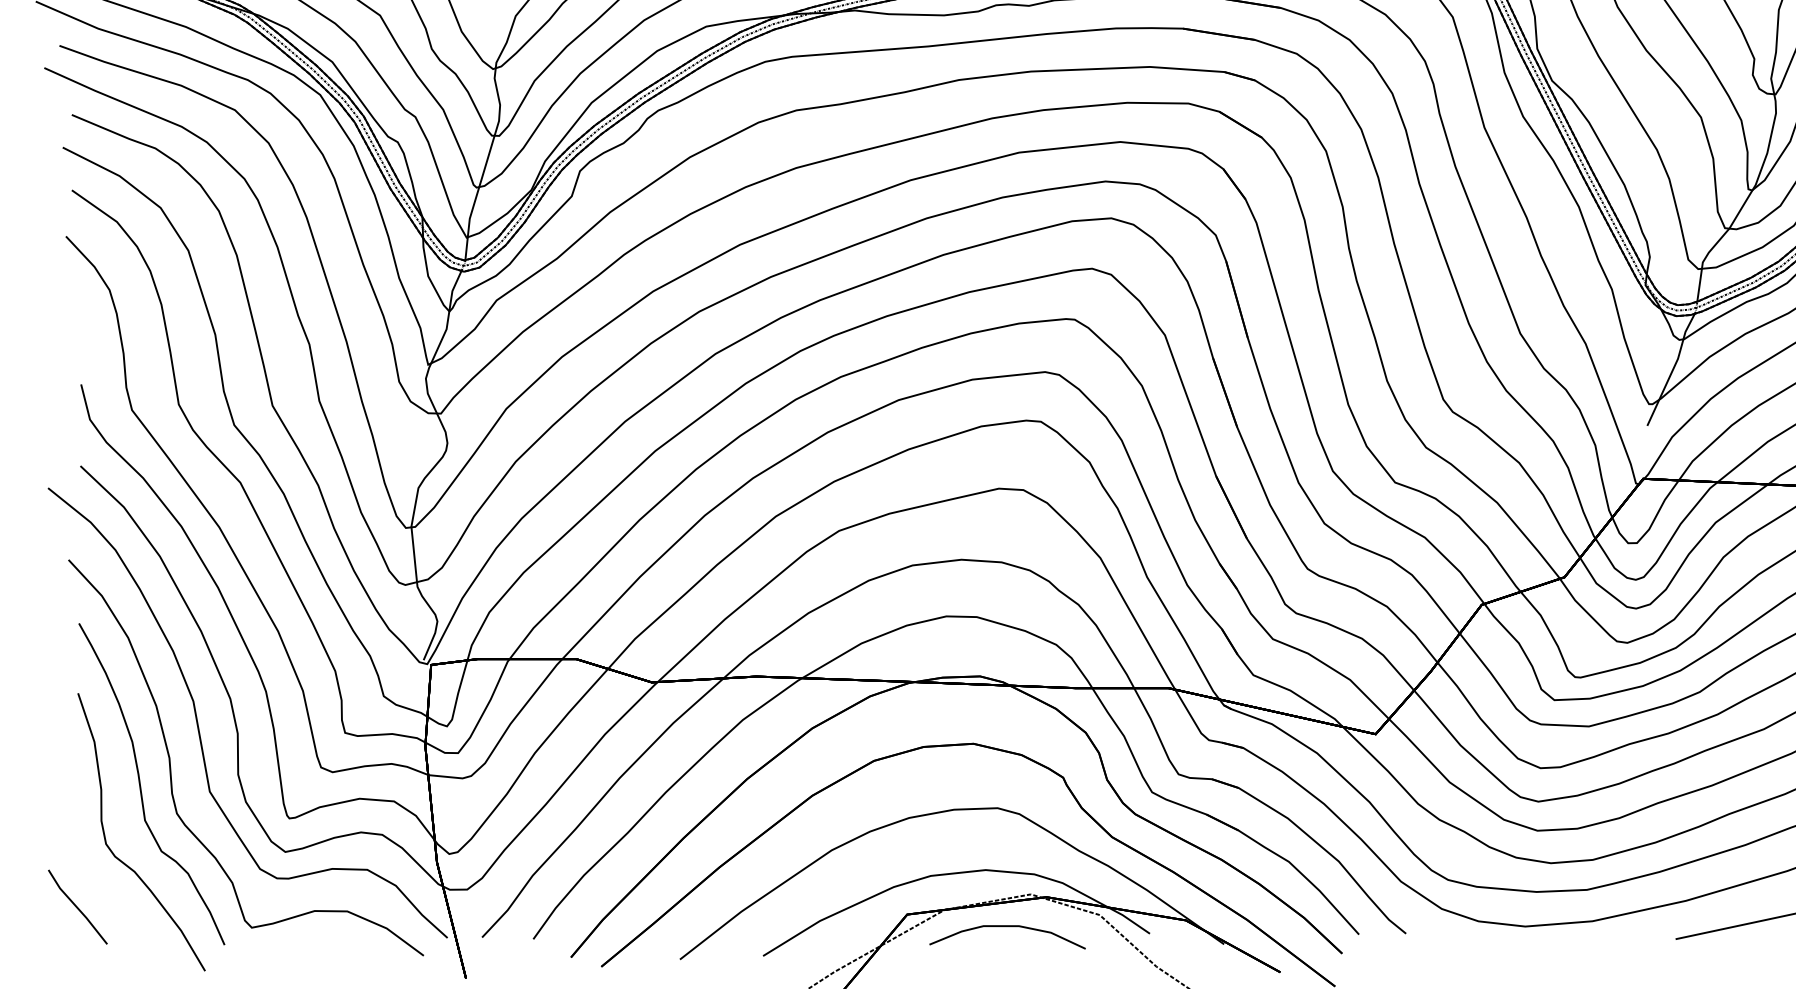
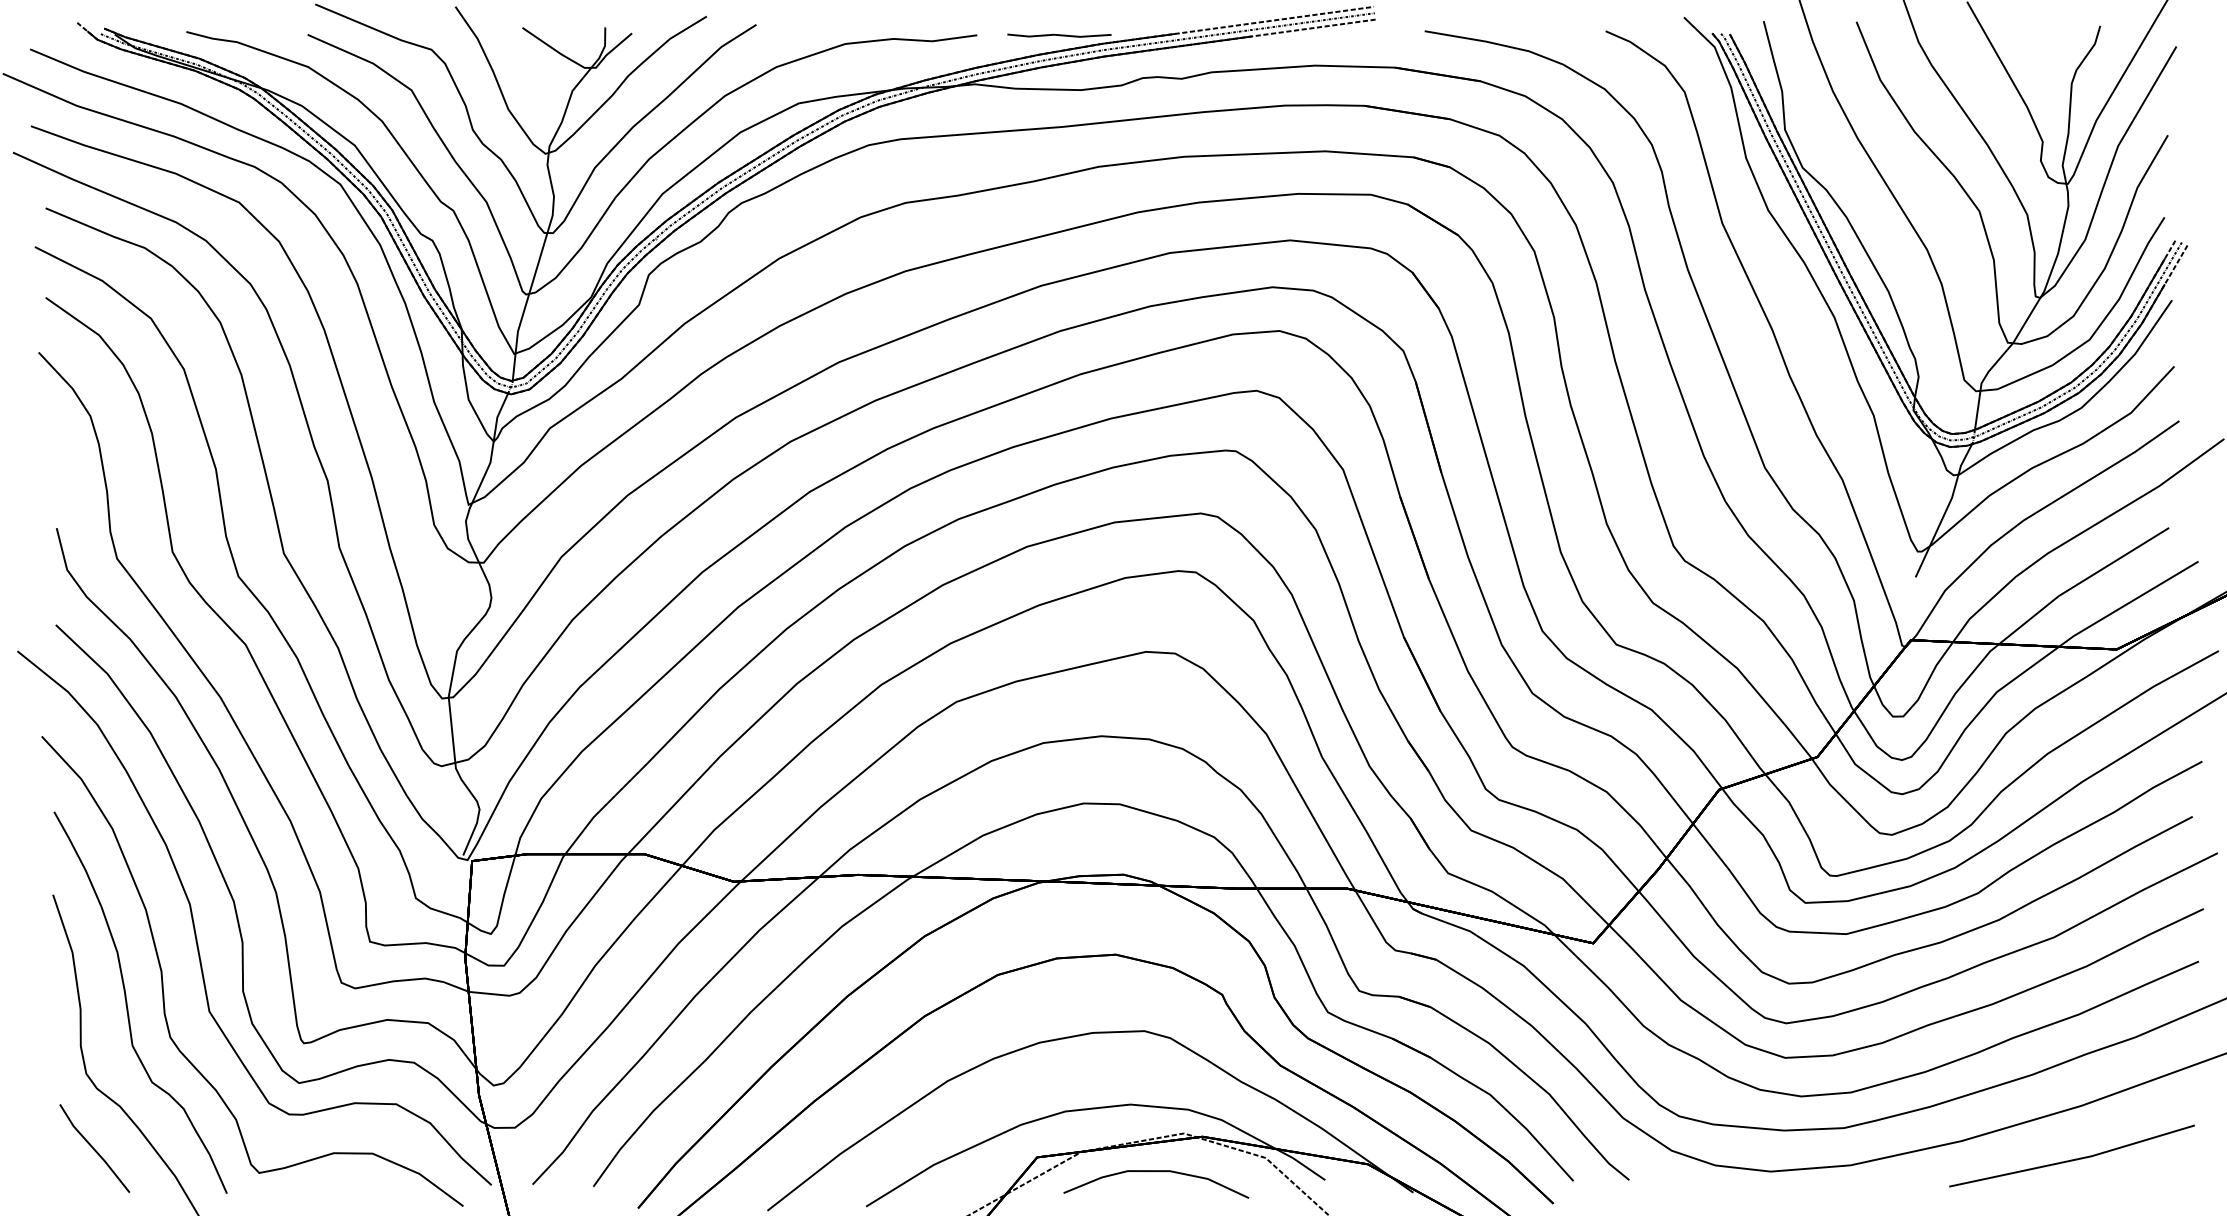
line: (77, 907) -> (94, 1148), moved

